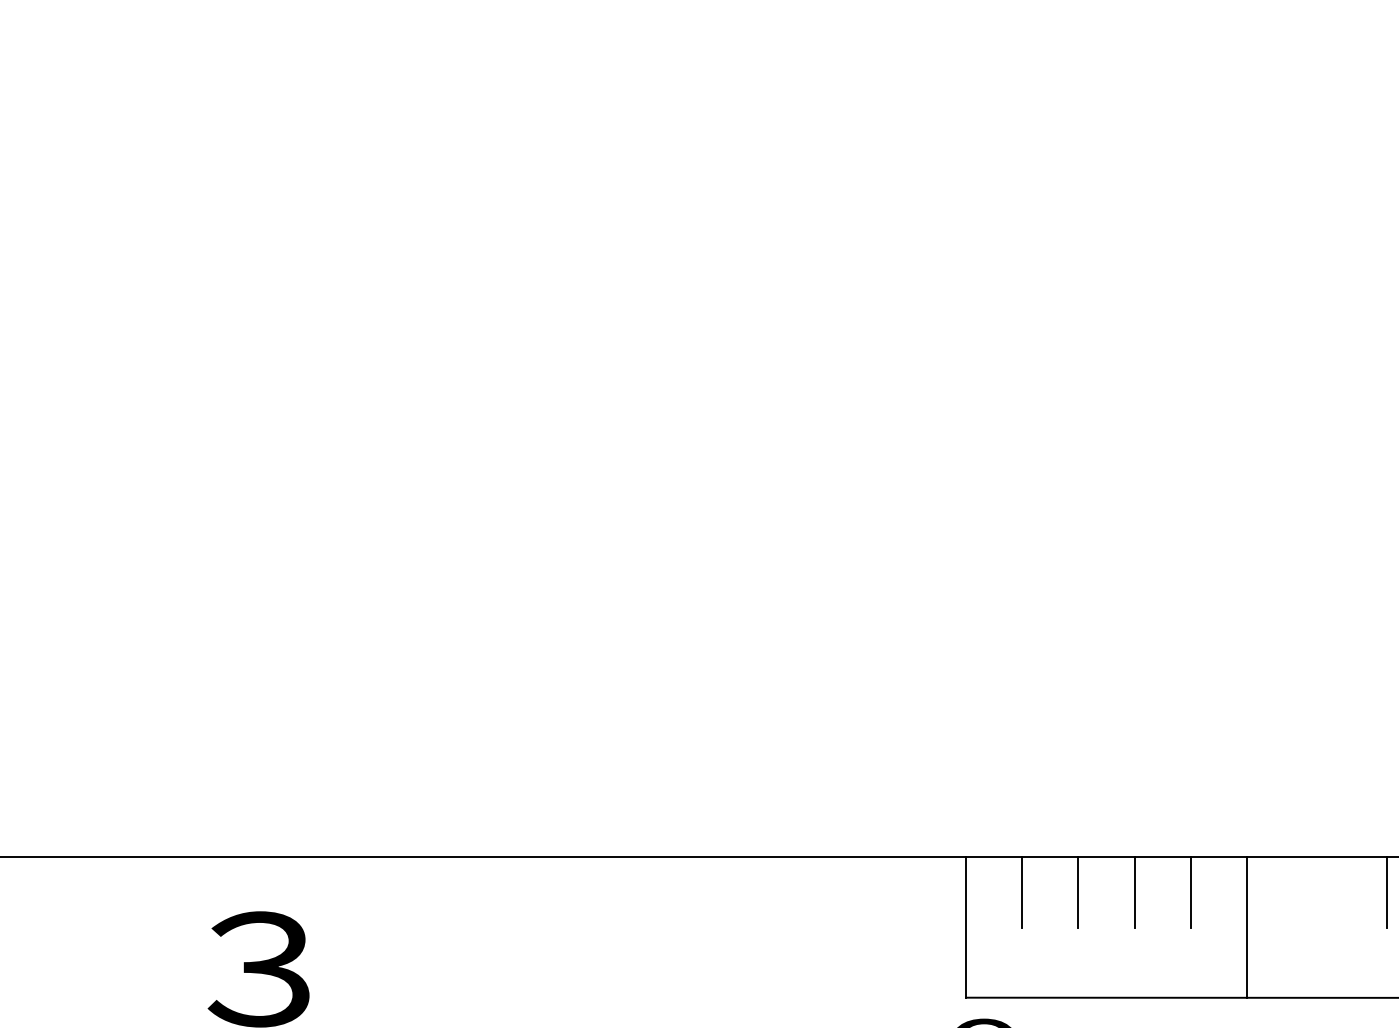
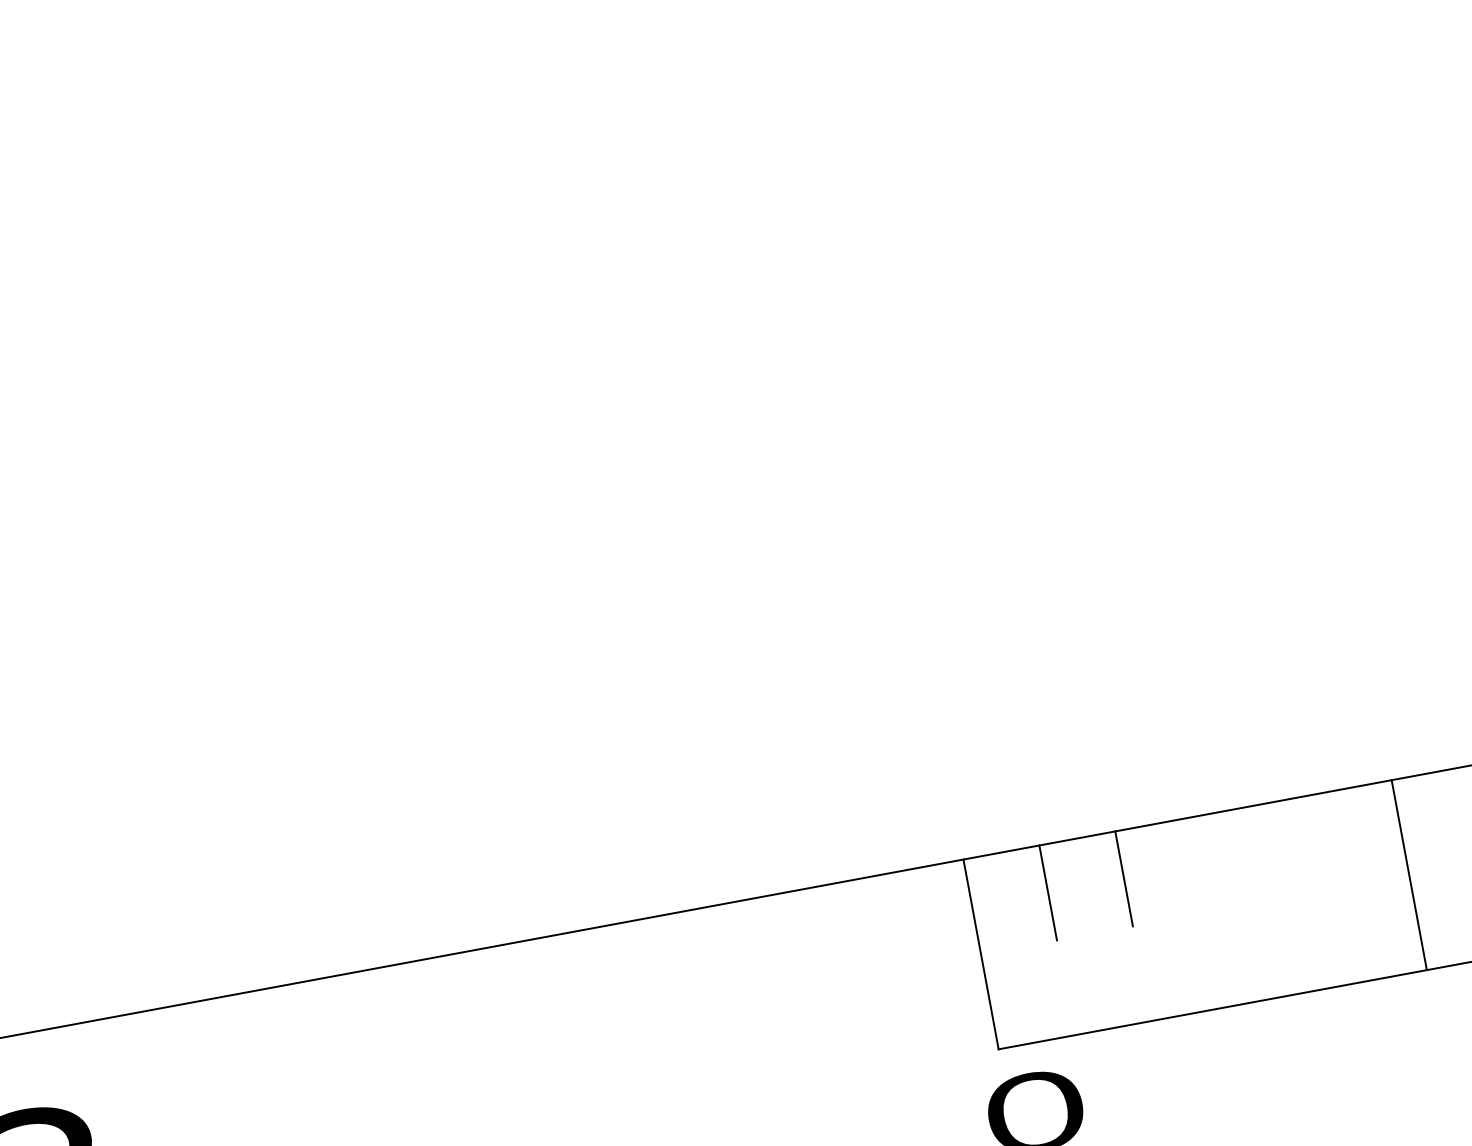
line: (1134, 892) -> (1199, 865), removed
line: (1190, 892) -> (1275, 850), removed
line: (1246, 927) -> (1408, 875), moved

